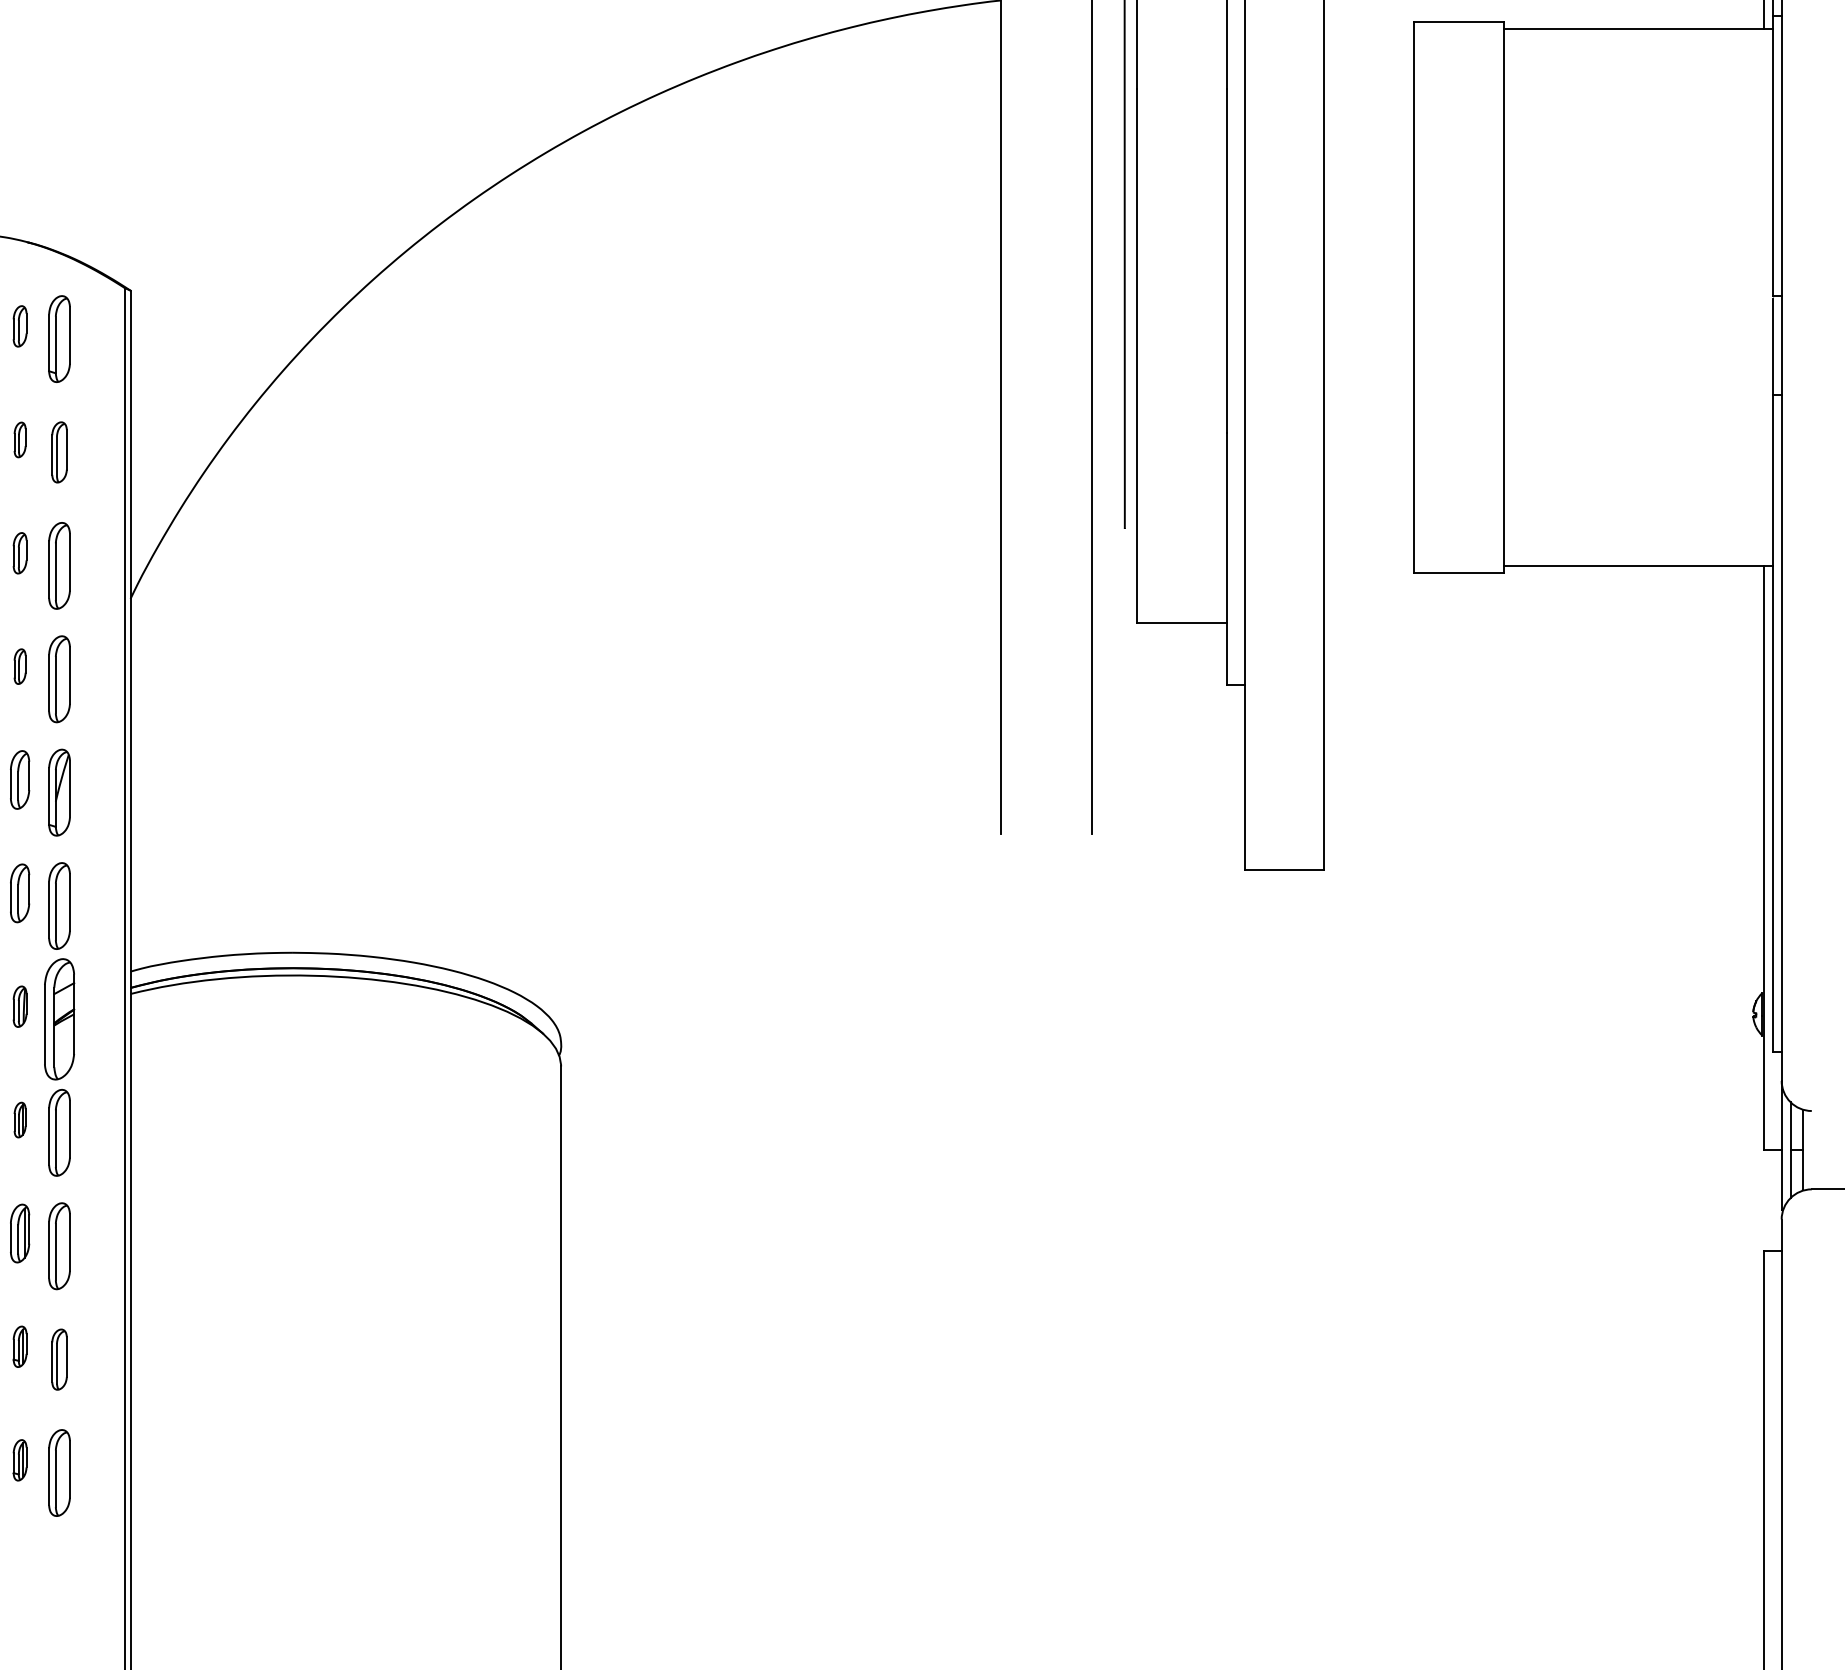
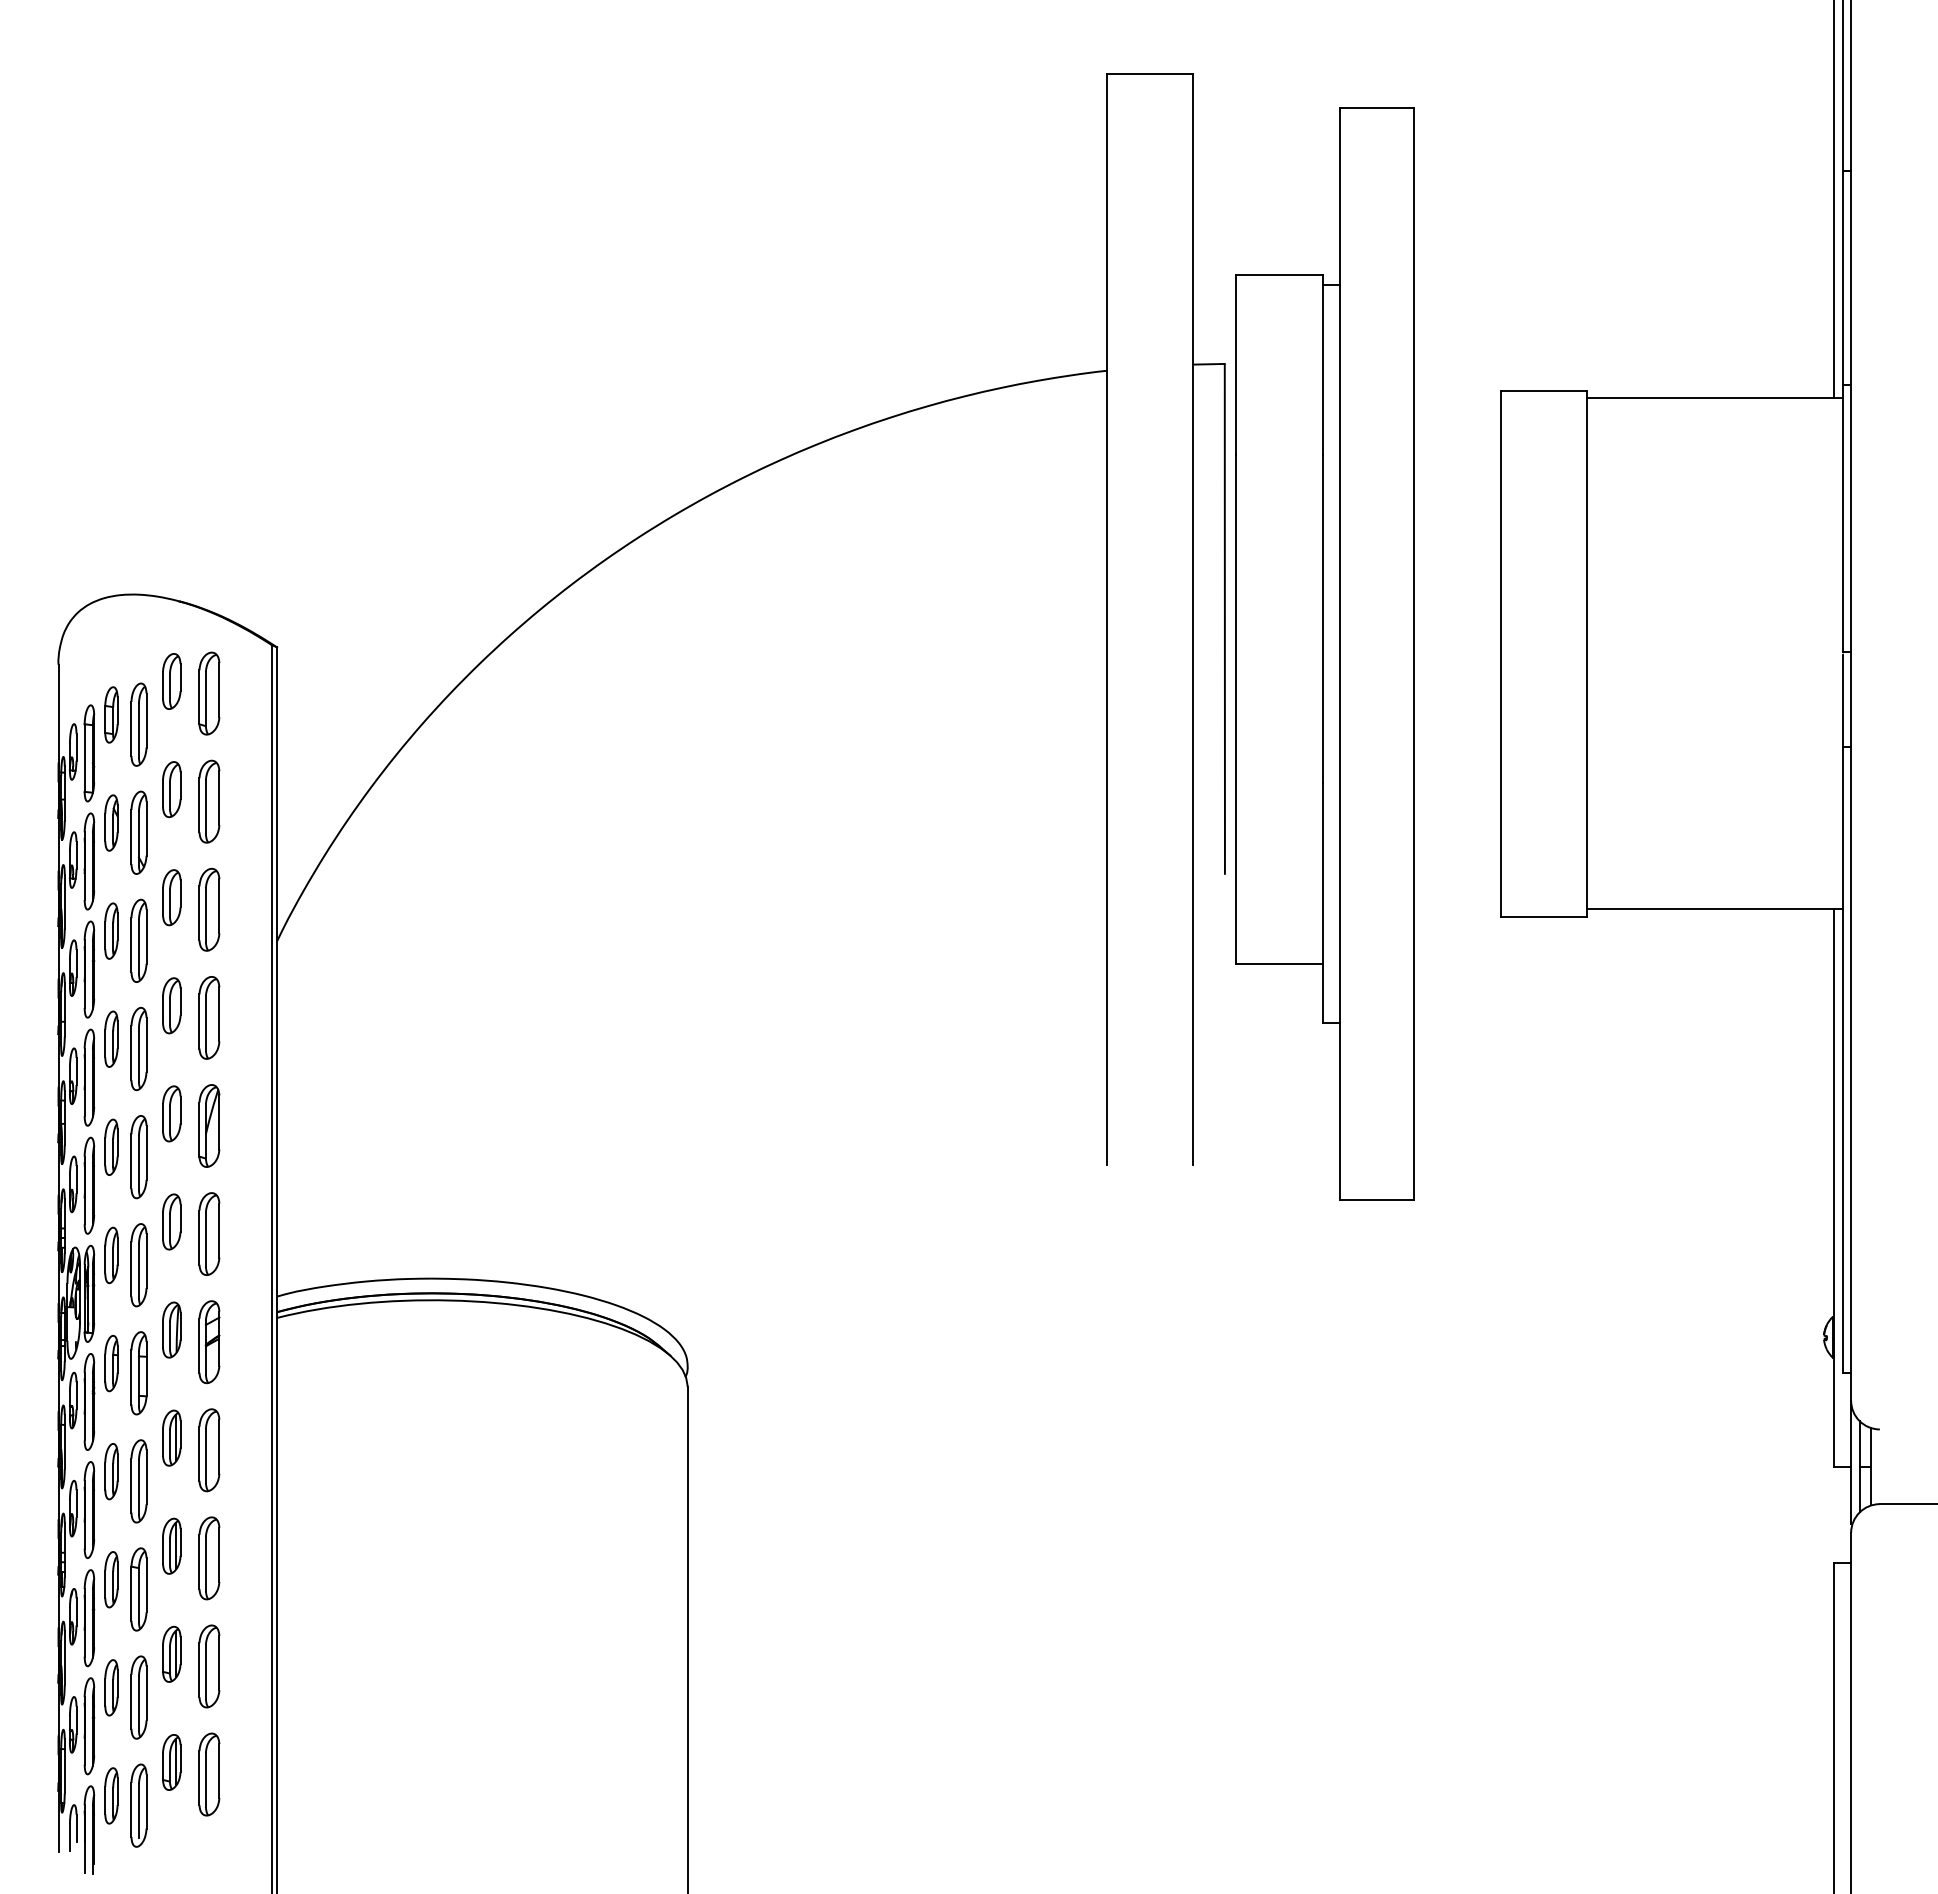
part: (19, 326) -> (171, 681), size x1.43
part: (19, 439) -> (171, 789), size x1.67
part: (59, 452) -> (209, 801), size x1.43
part: (19, 552) -> (171, 897), size x1.43
part: (19, 666) -> (171, 1005), size x1.67
part: (19, 1006) -> (171, 1329), size x1.43
part: (59, 1019) -> (209, 1342), size x0.71
part: (19, 1119) -> (171, 1437), size x1.67
part: (19, 1346) -> (171, 1653), size x1.43
part: (59, 1359) -> (209, 1666), size x1.43
part: (19, 1460) -> (171, 1762), size x1.43

